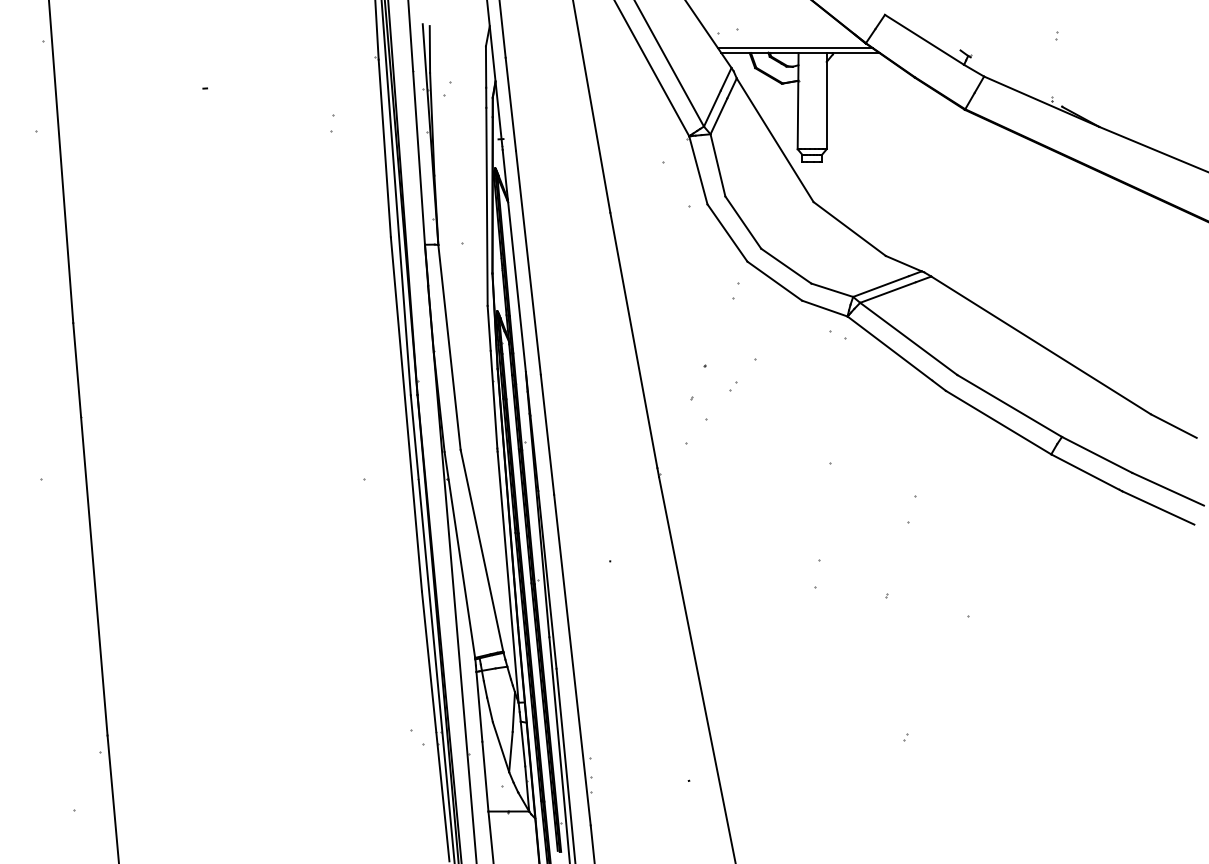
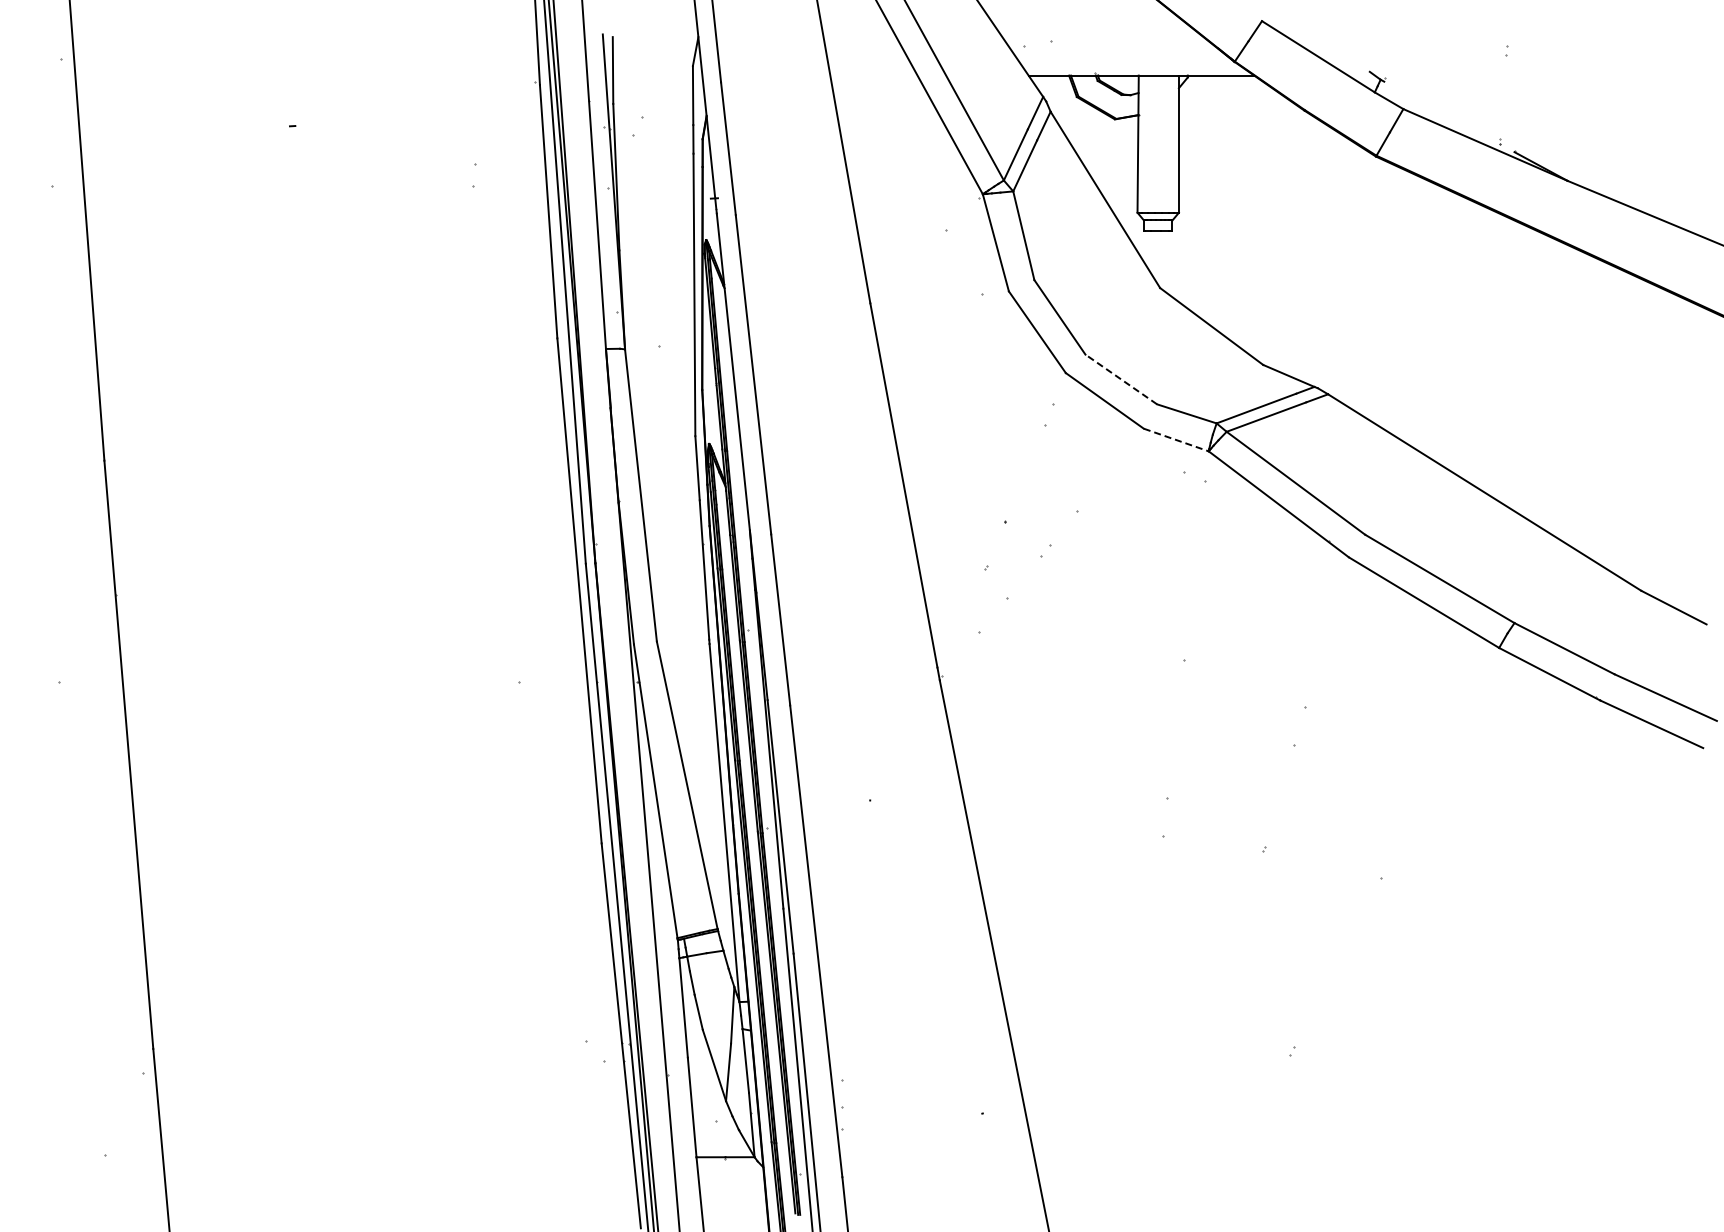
line: (795, 48) -> (1134, 68), removed
line: (786, 266) -> (1121, 379), solid -> dashed
line: (825, 308) -> (1176, 440), solid -> dashed

